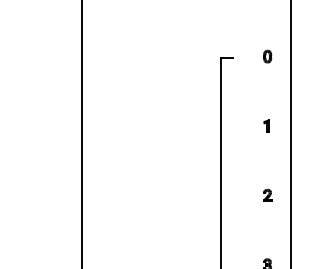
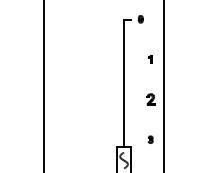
part: (267, 56) -> (140, 19), moved
part: (267, 195) -> (150, 99), size x1.6

